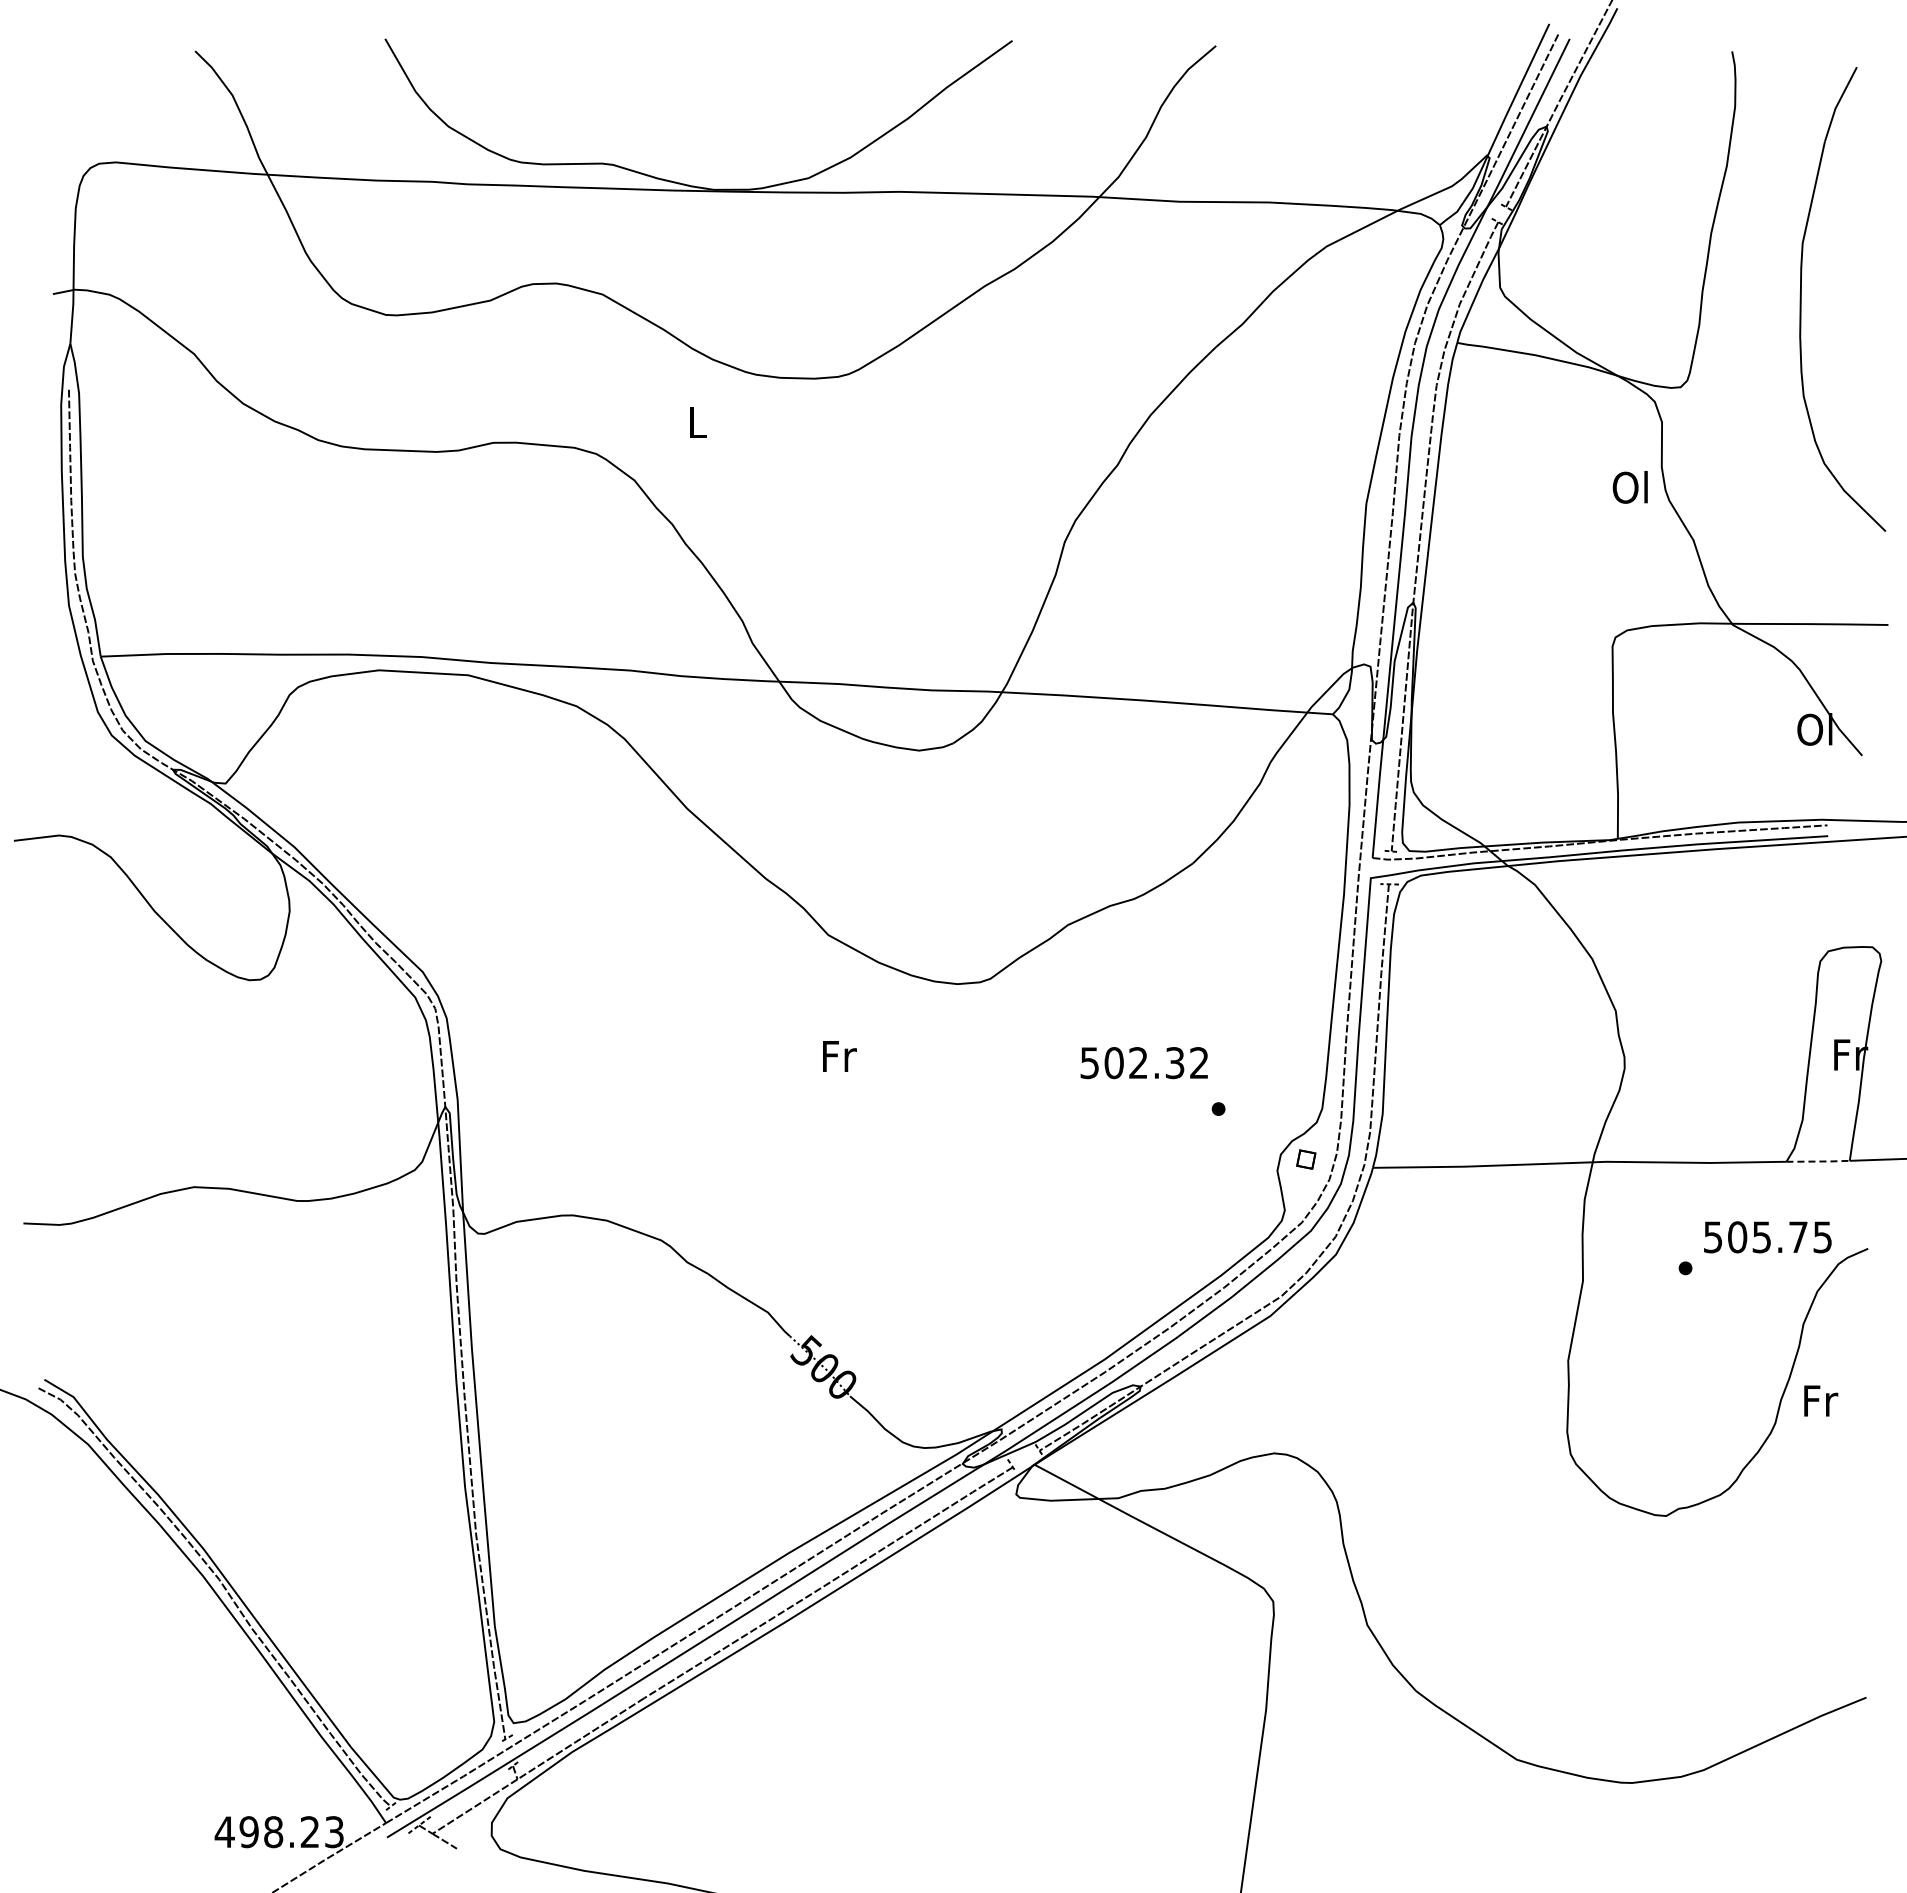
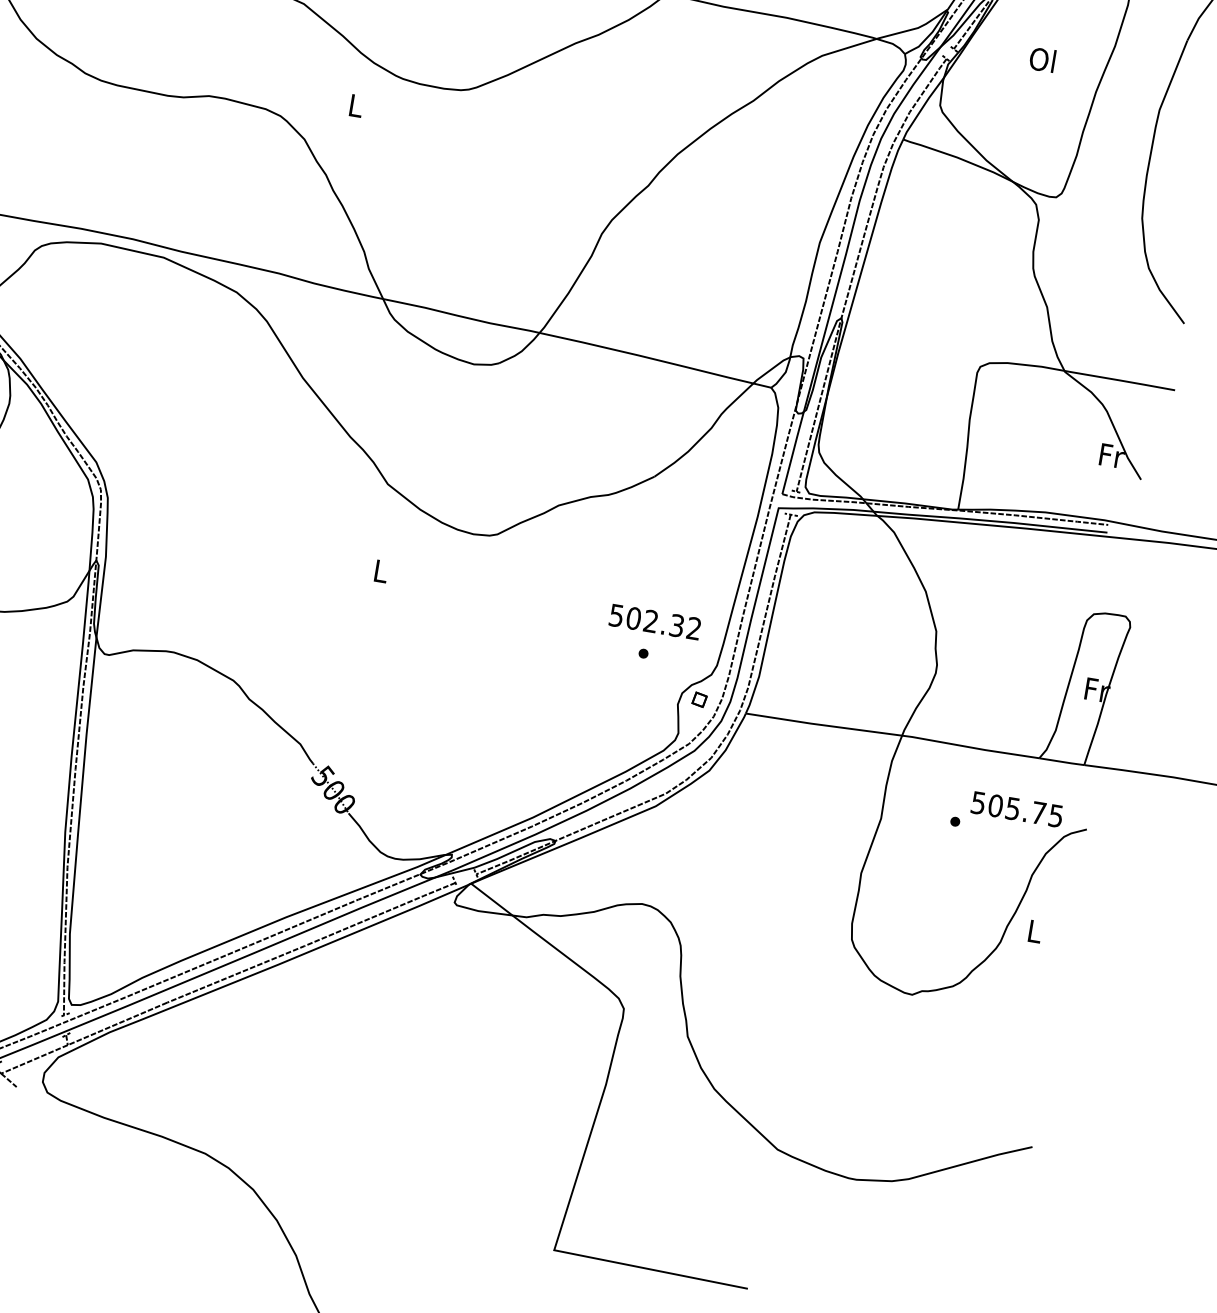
text: (1629, 487) -> (1041, 59), moved
text: (1815, 729) -> (1111, 455), Ol -> Fr
text: (839, 1056) -> (381, 571), Fr -> L
text: (1143, 1063) -> (654, 622), moved
line: (1819, 1161) -> (1062, 761), dashed -> solid
text: (1821, 1400) -> (1035, 931), Fr -> L

